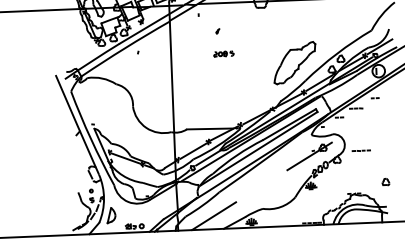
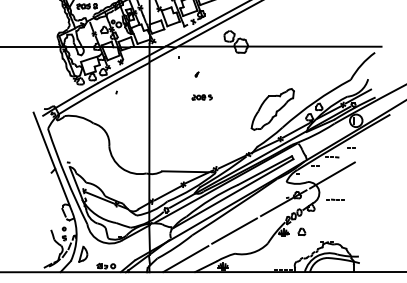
line: (357, 126) -> (332, 175), added
part: (385, 181) -> (301, 231), moved
line: (261, 185) -> (234, 230), added

